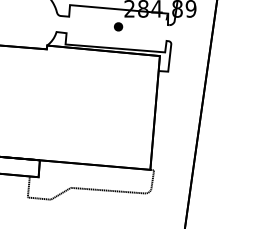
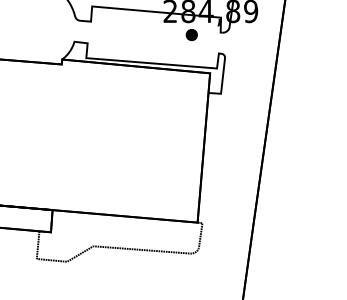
part: (118, 27) -> (191, 35), moved

